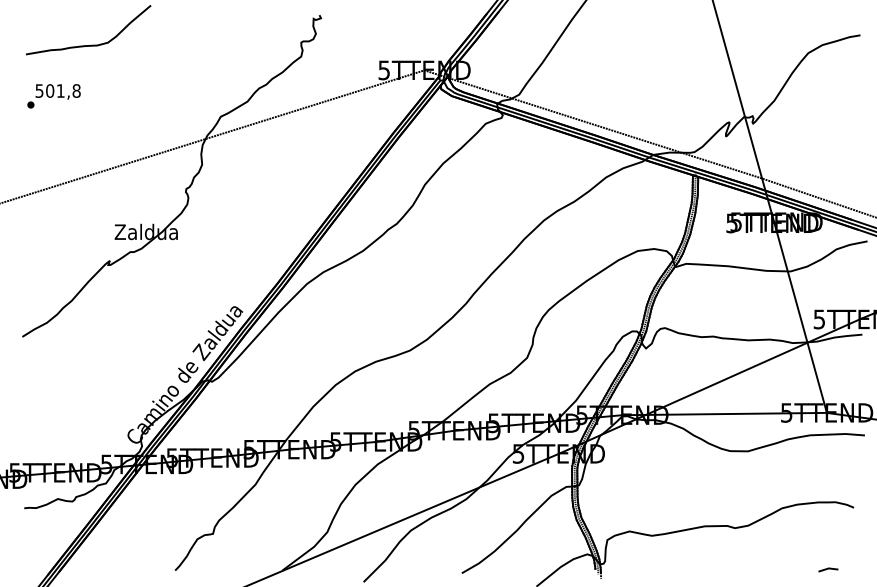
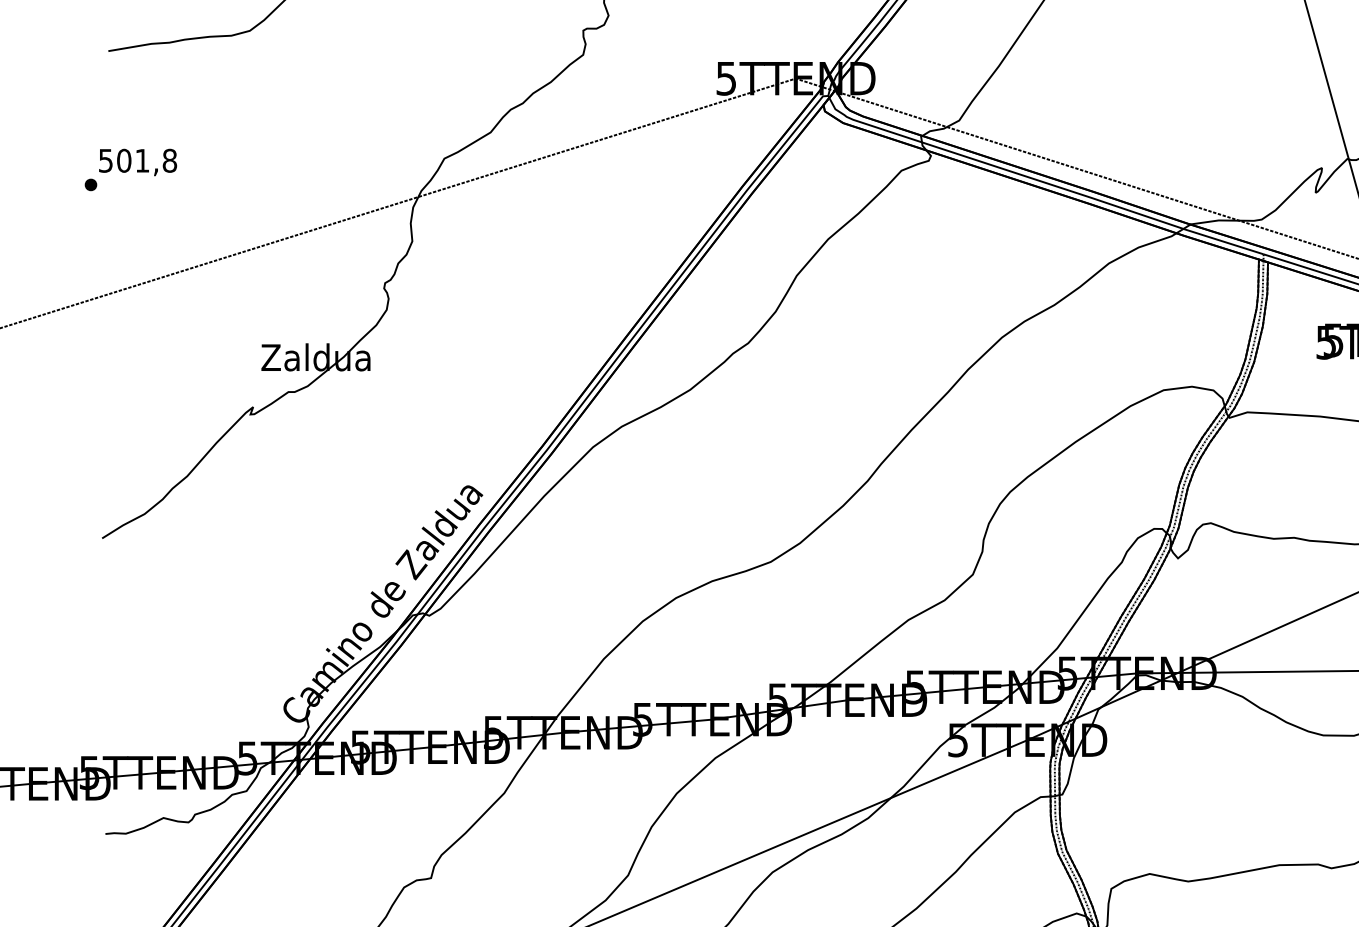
text: (53, 96) -> (129, 170), moved

